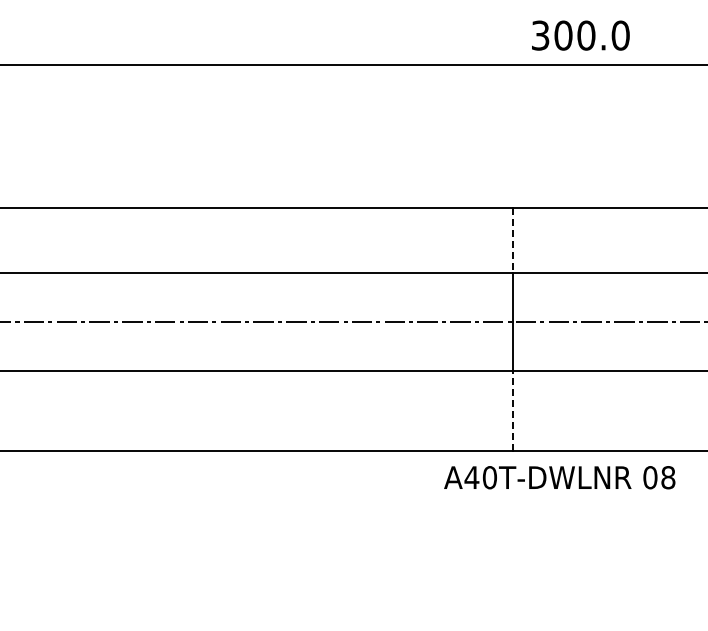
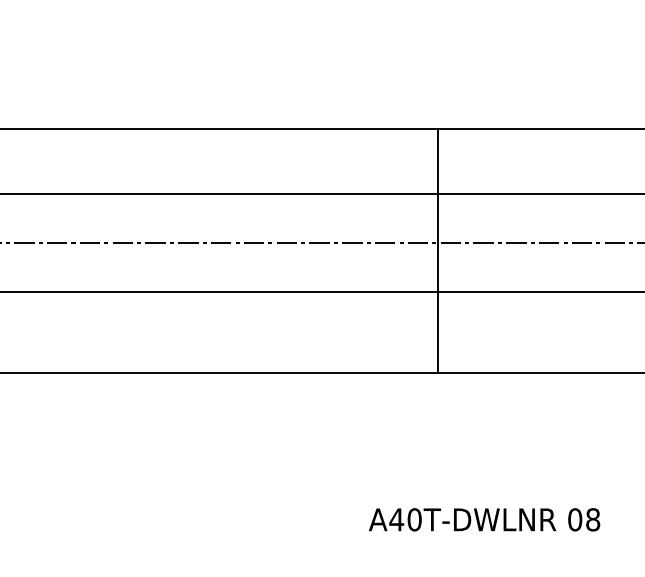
line: (513, 241) -> (438, 162), dashed -> solid
line: (513, 410) -> (438, 331), dashed -> solid
text: (559, 477) -> (484, 519), moved

